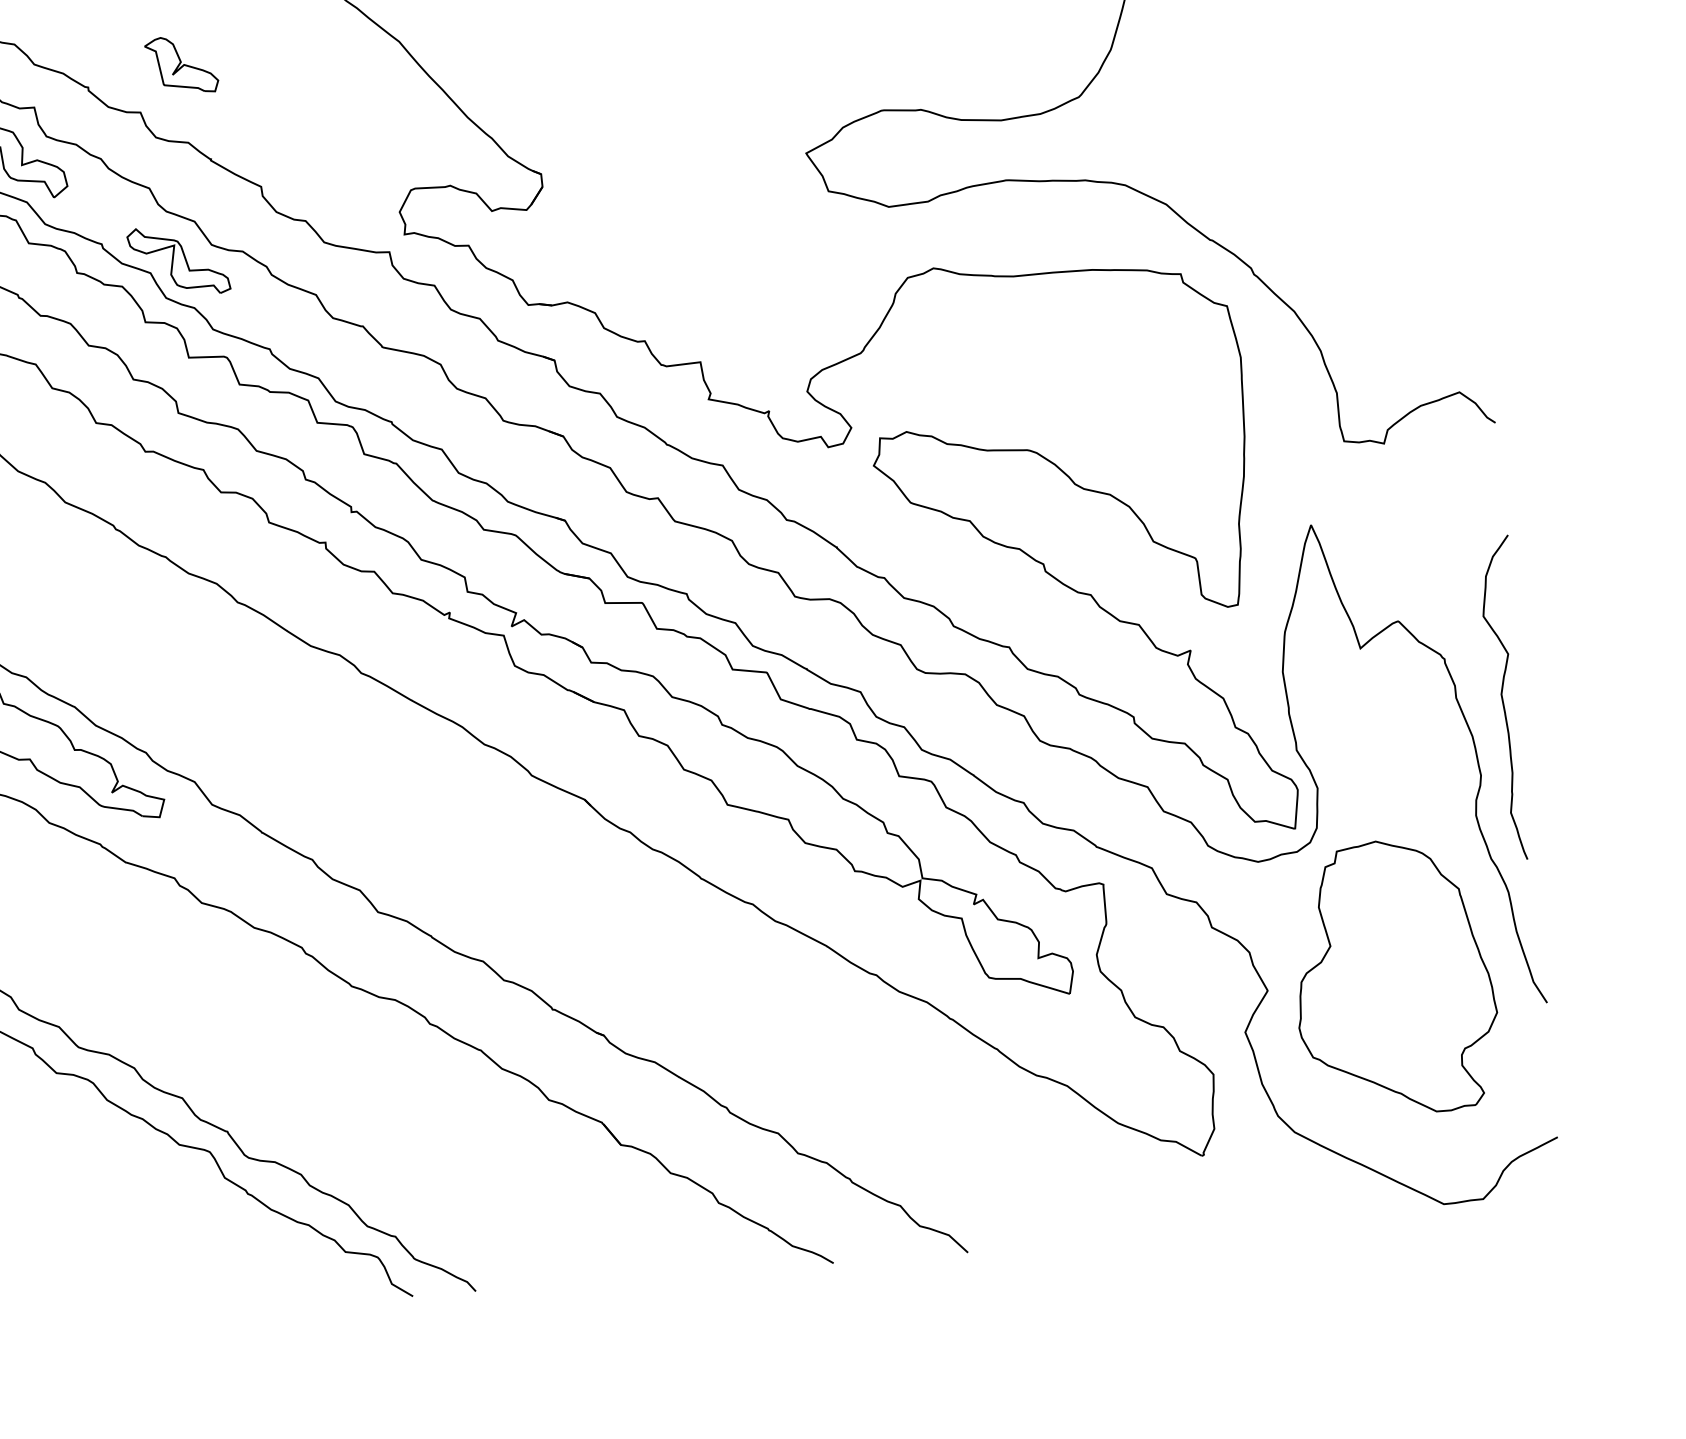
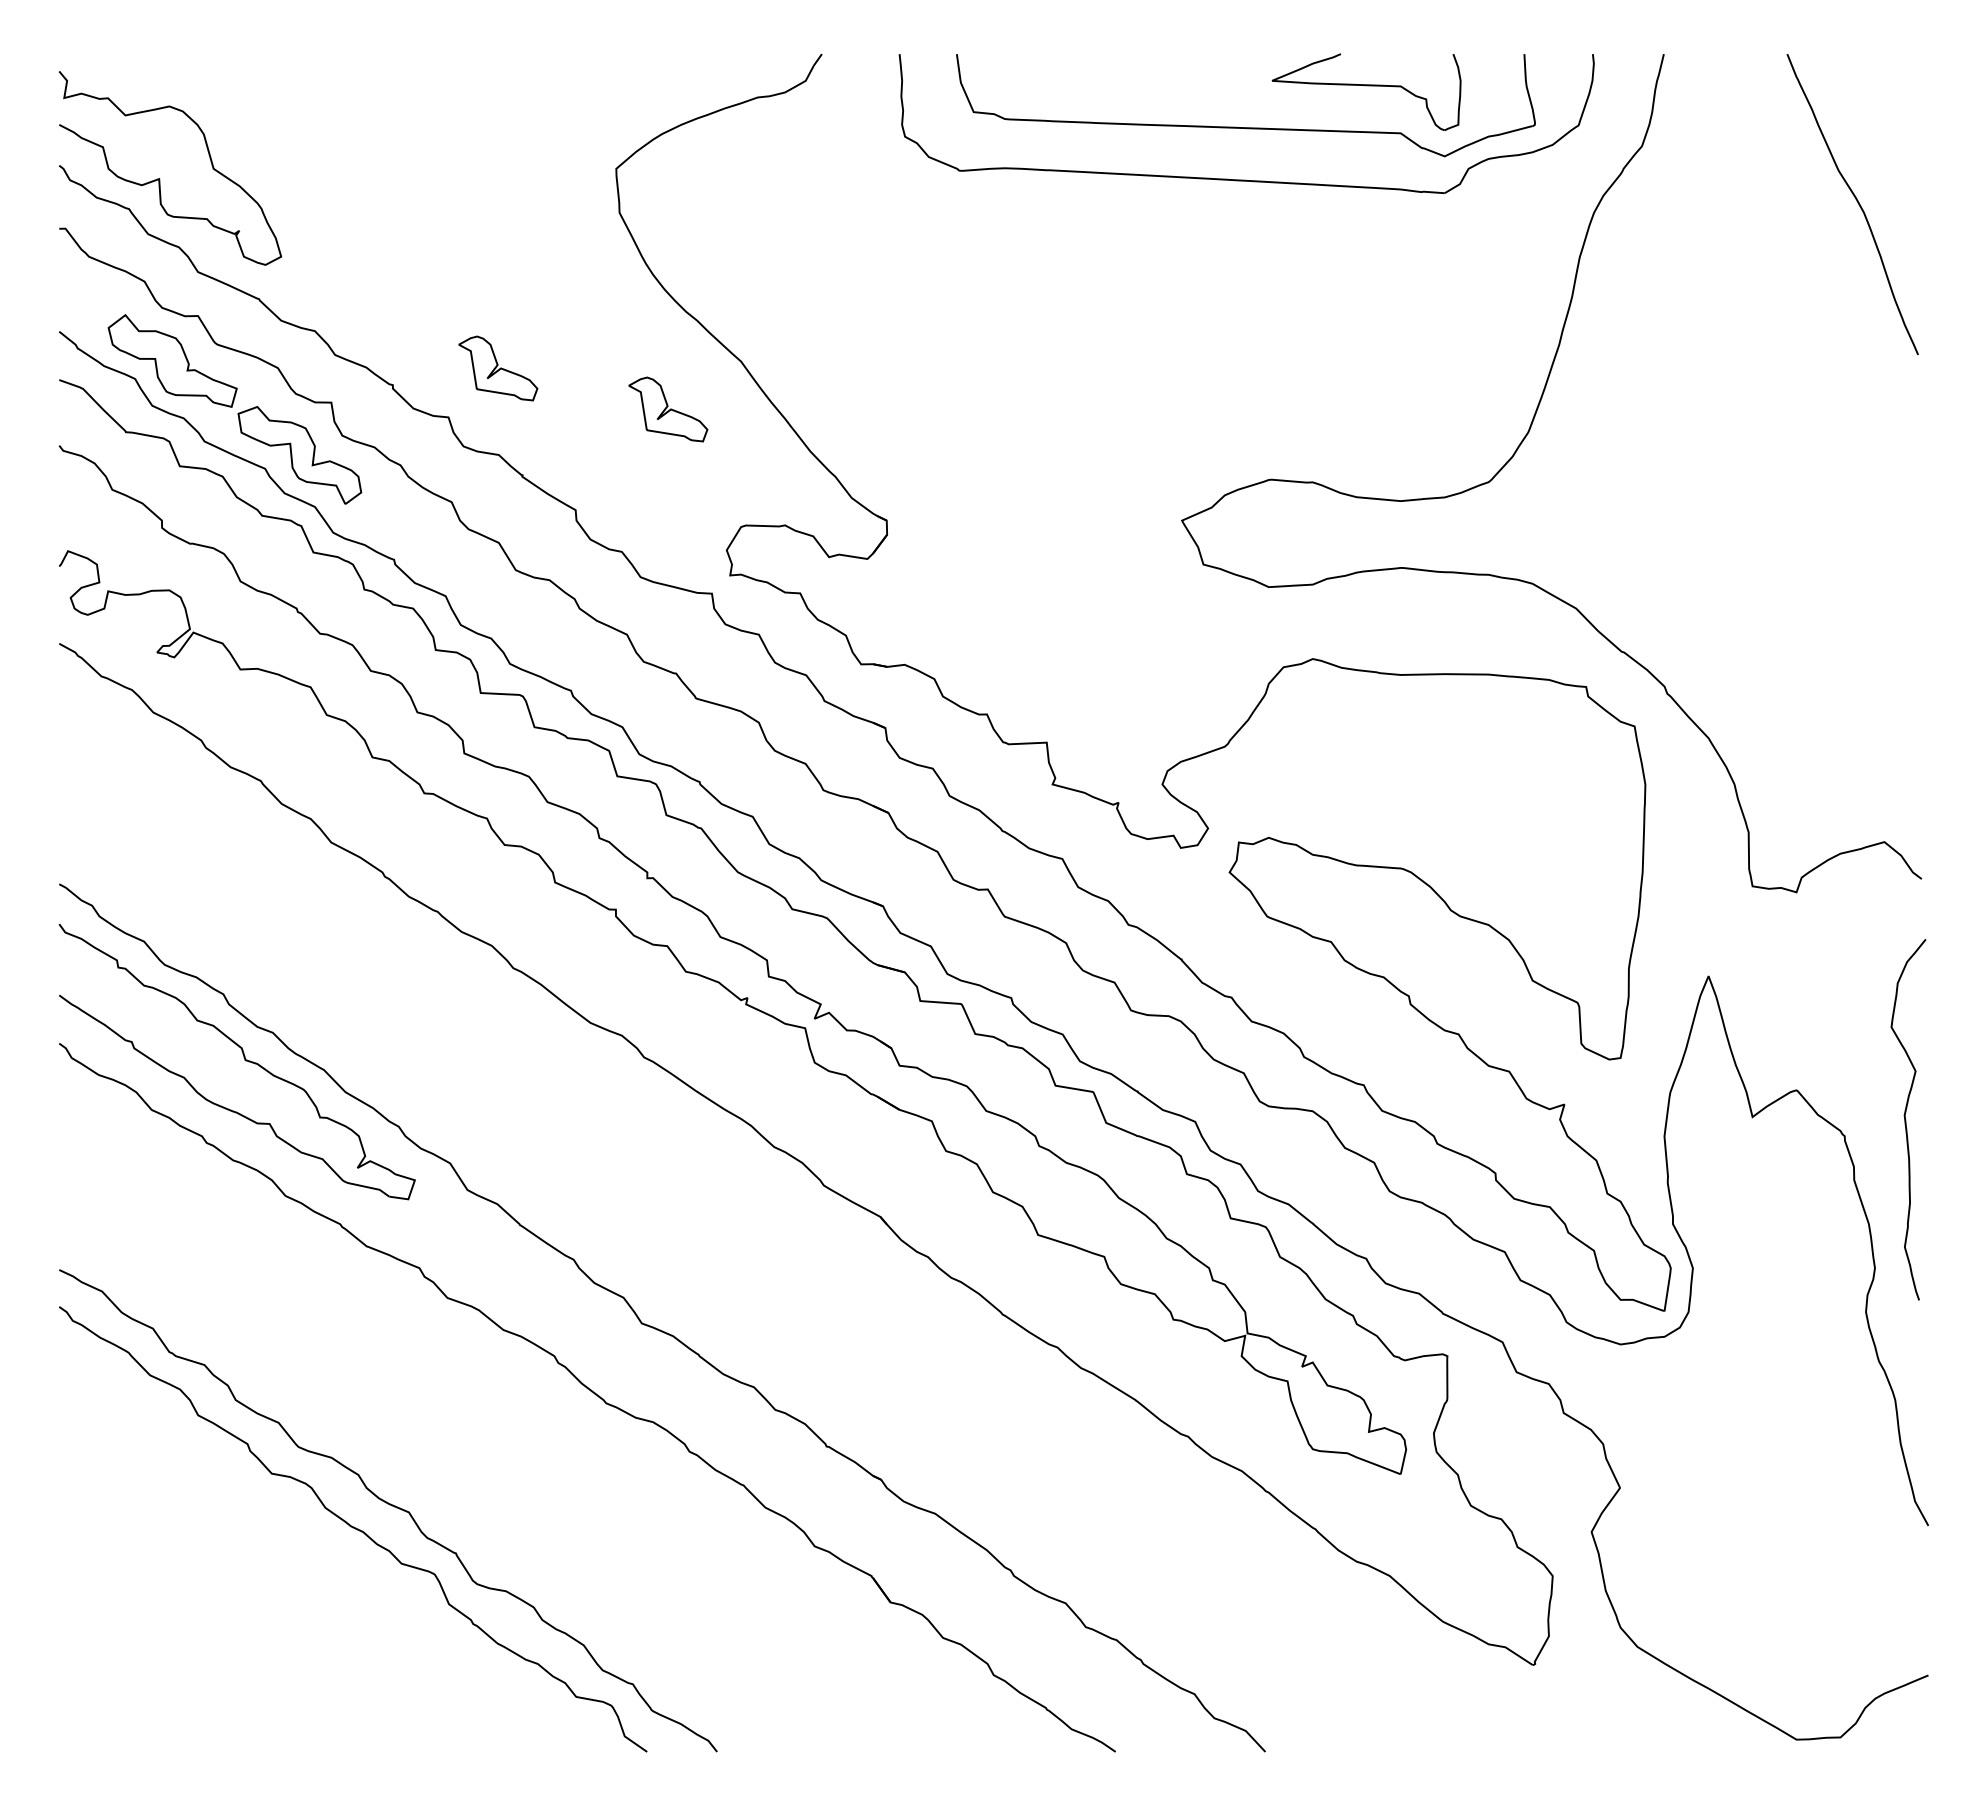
part: (337, 89) -> (668, 409), added
part: (178, 260) -> (477, 584), removed
curve: (1503, 698) -> (1906, 1119), moved
part: (1394, 977) -> (1761, 1484), removed

